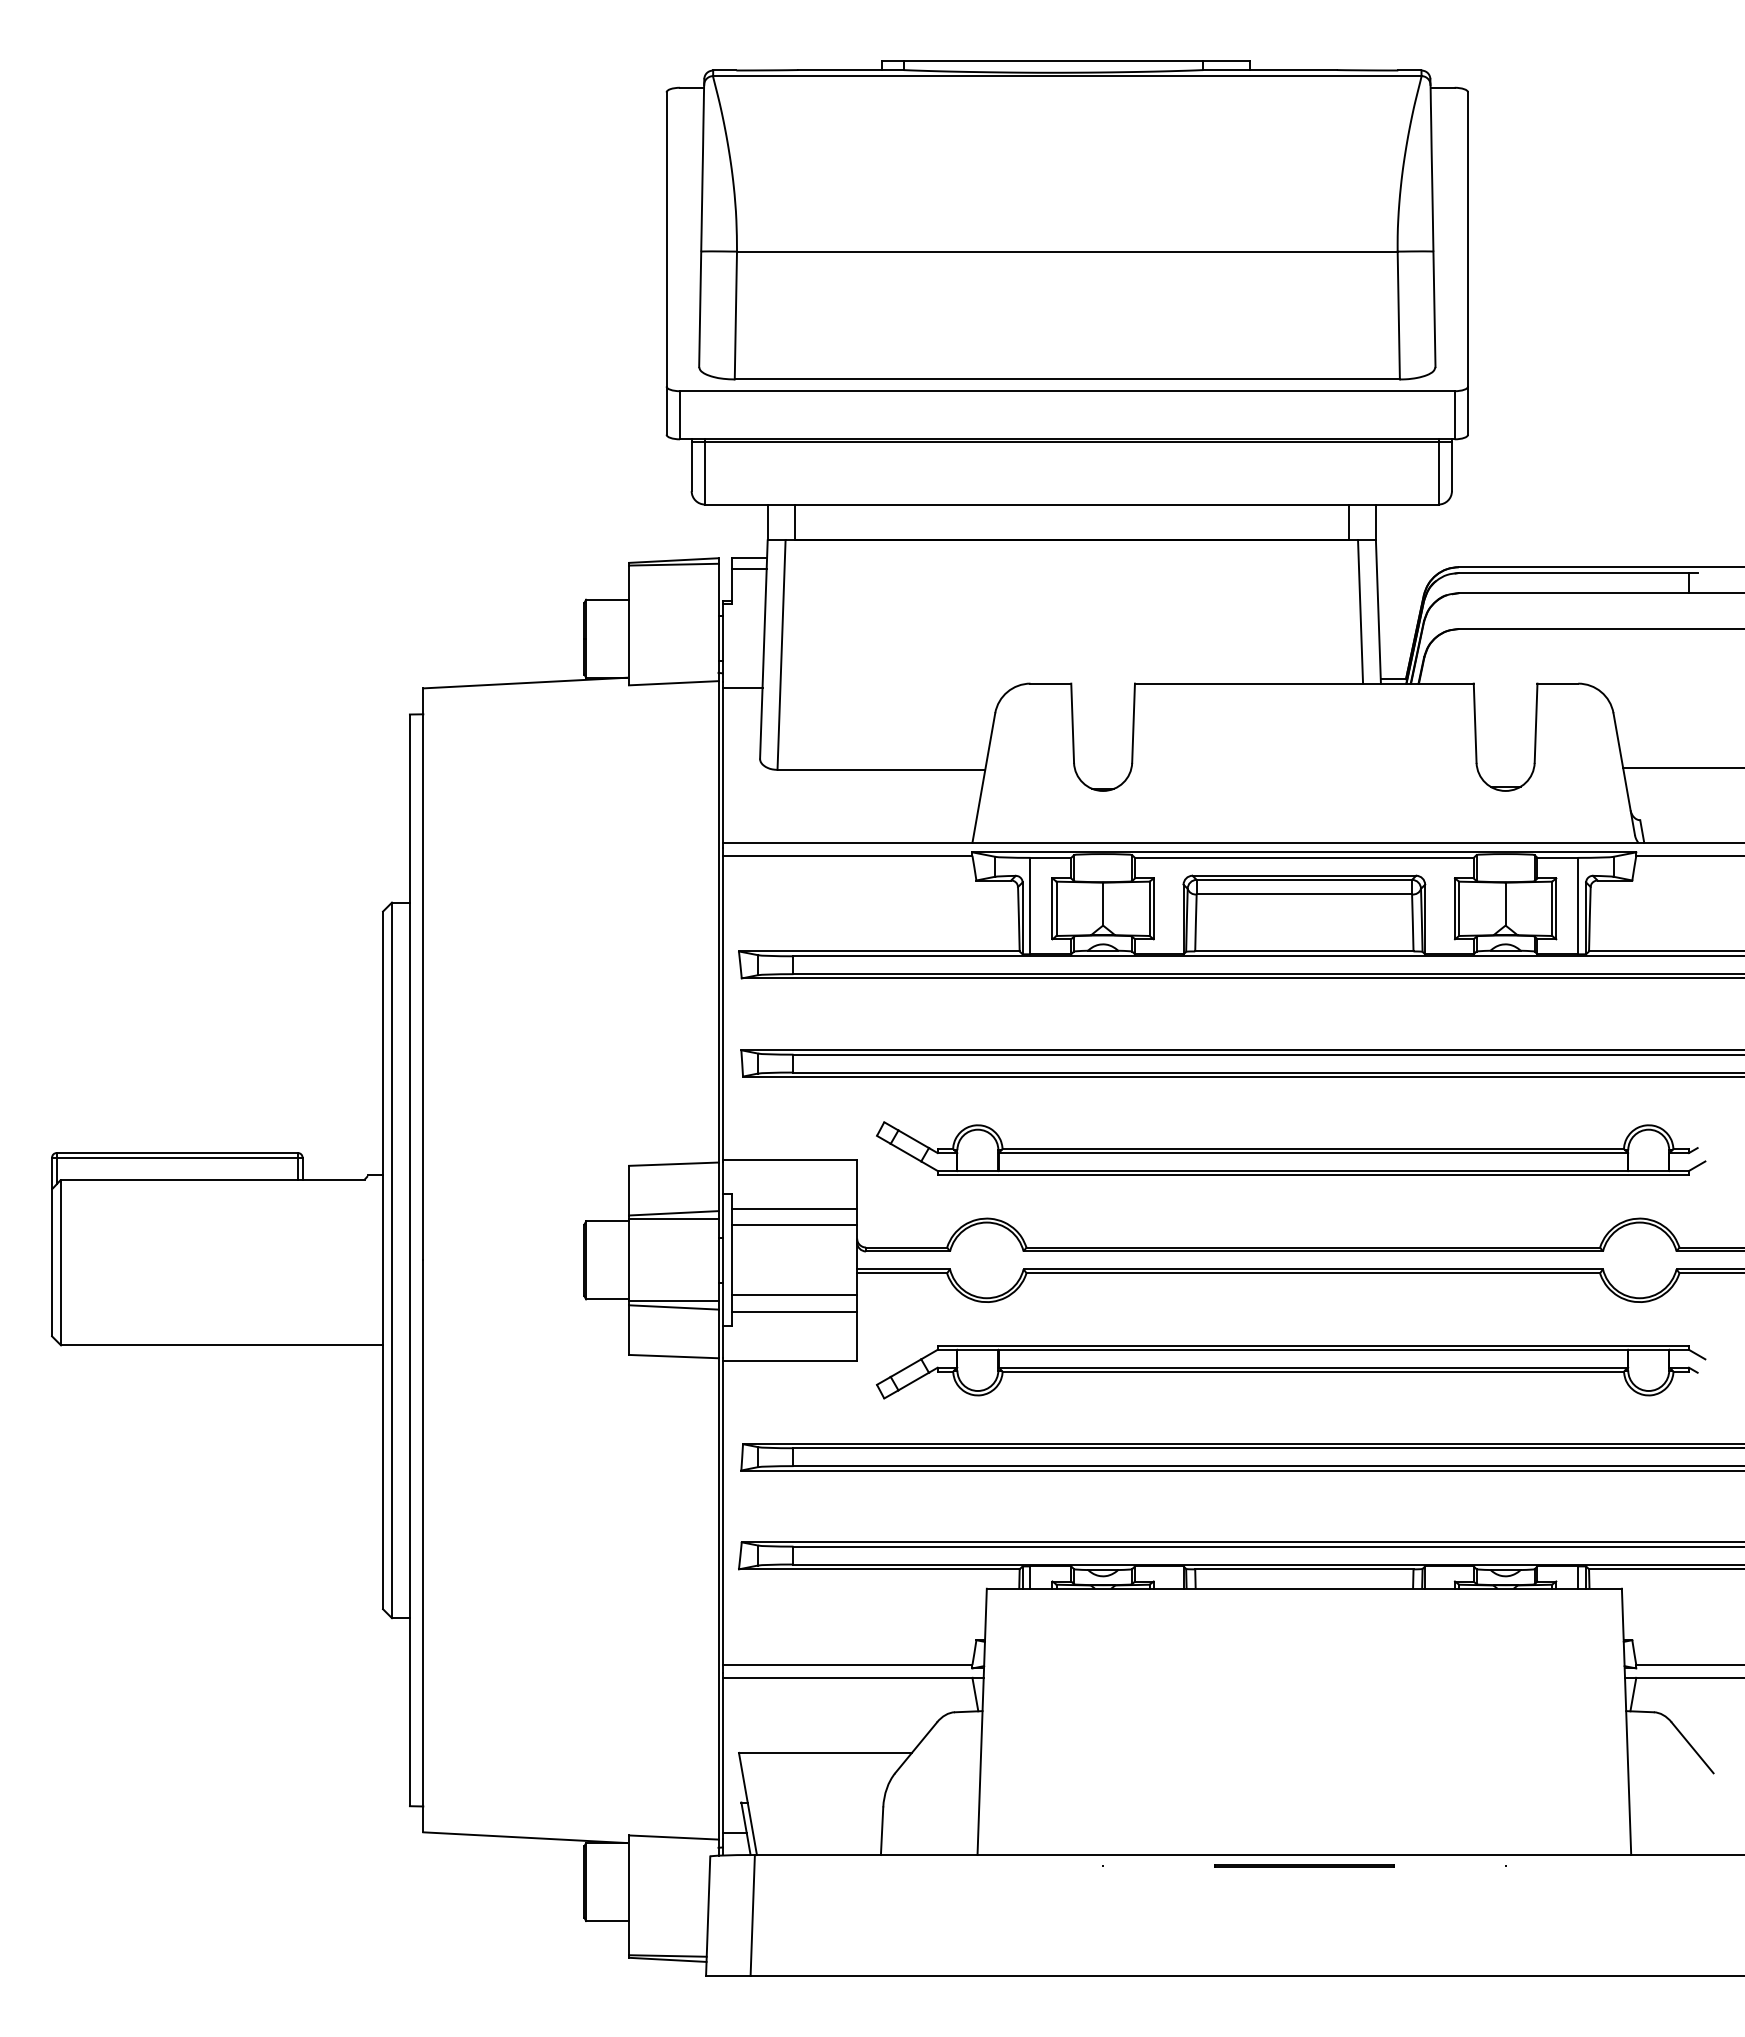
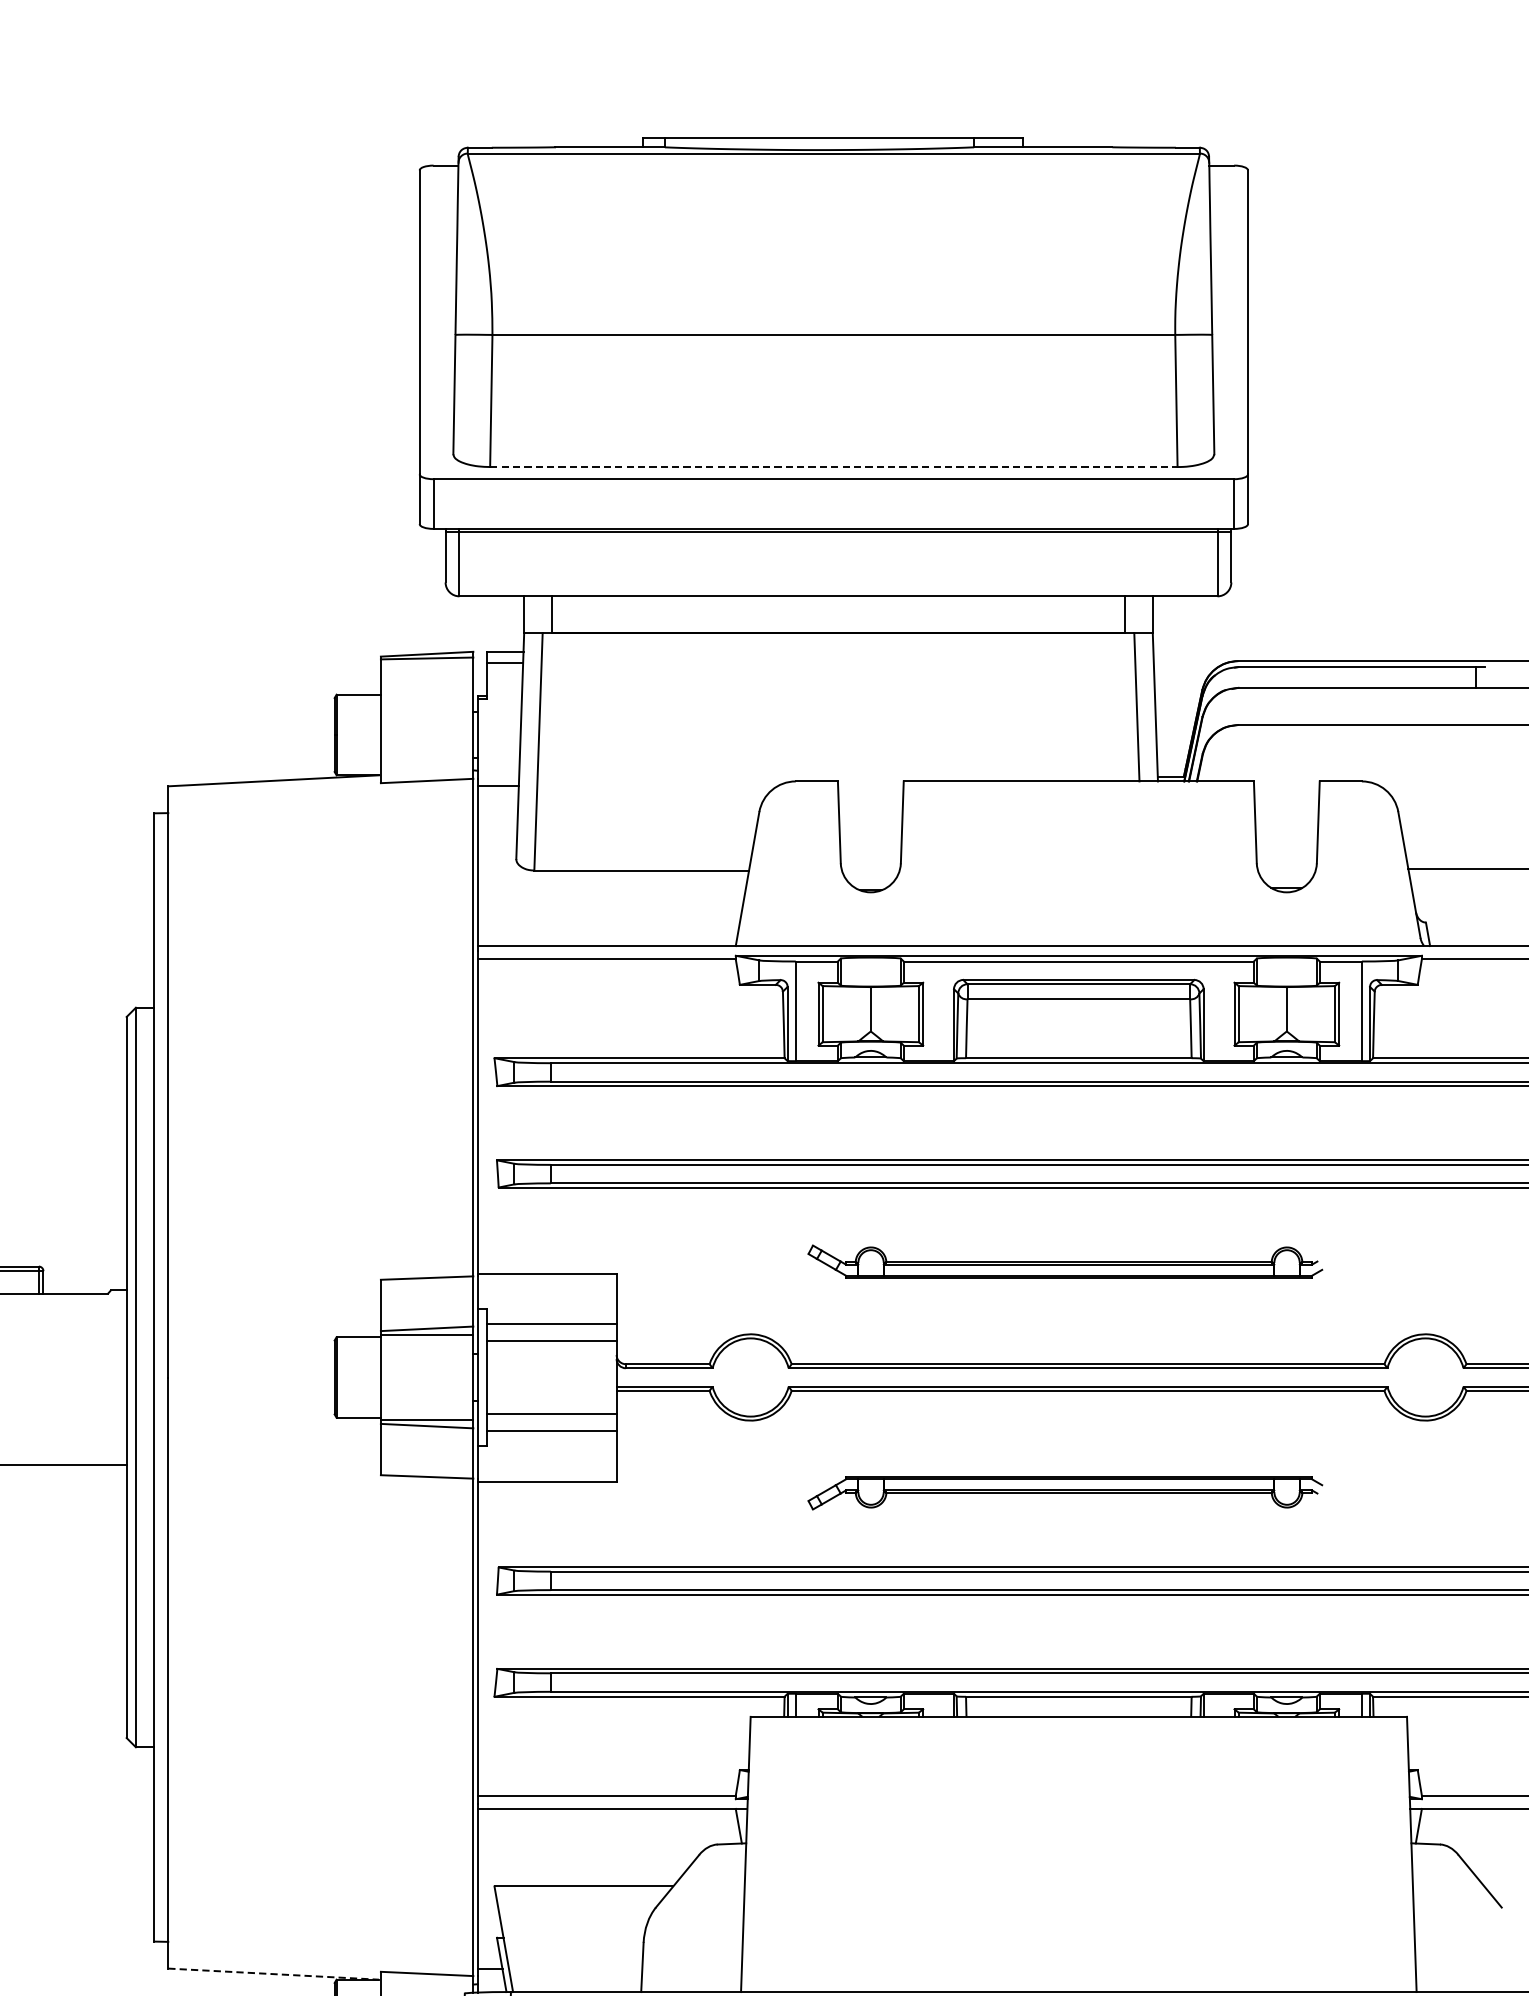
line: (1067, 379) -> (834, 467), solid -> dashed
part: (1291, 1148) -> (1065, 1261), size x0.6
part: (1291, 1372) -> (1065, 1493), size x0.6
line: (525, 1837) -> (273, 1973), solid -> dashed

